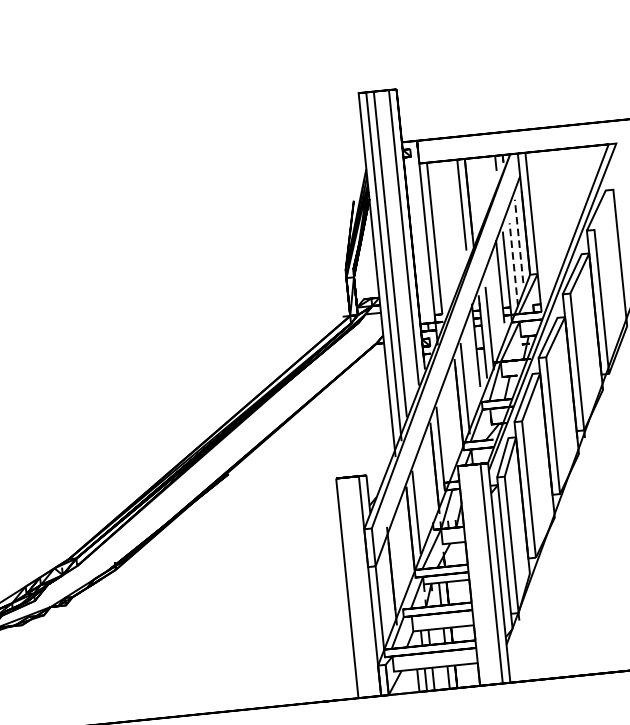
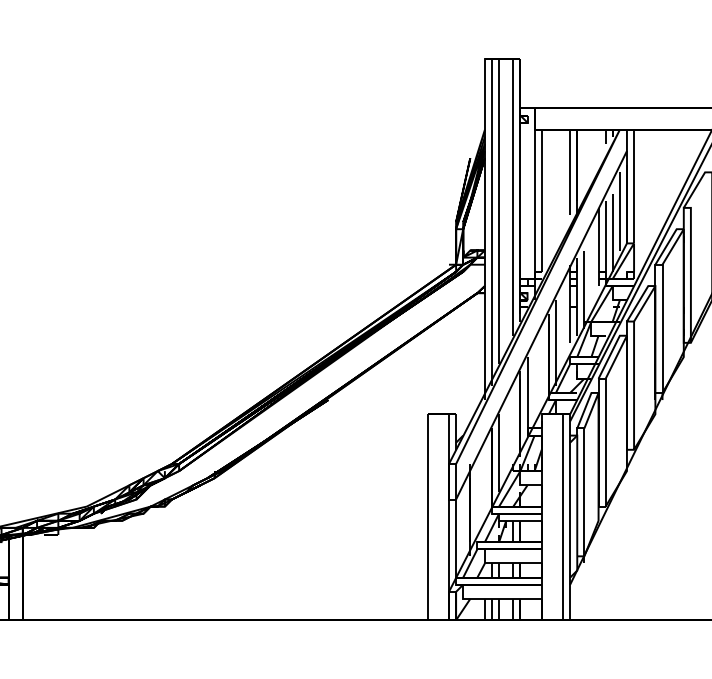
line: (518, 240) -> (619, 210), dashed -> solid
line: (513, 264) -> (612, 232), dashed -> solid

